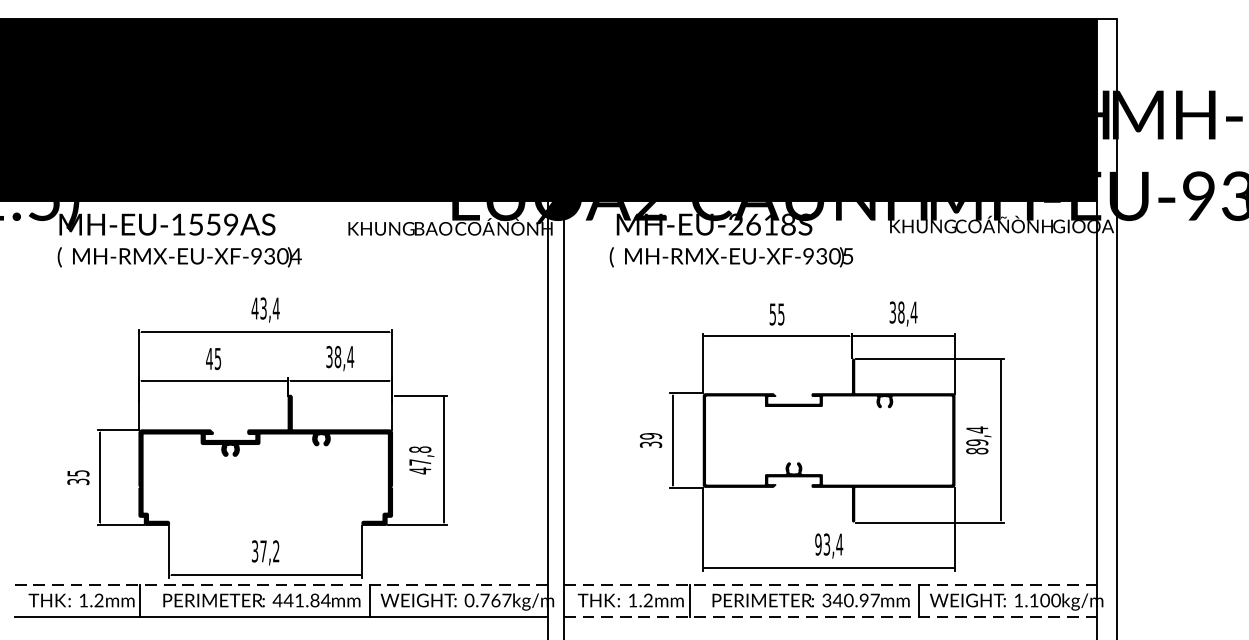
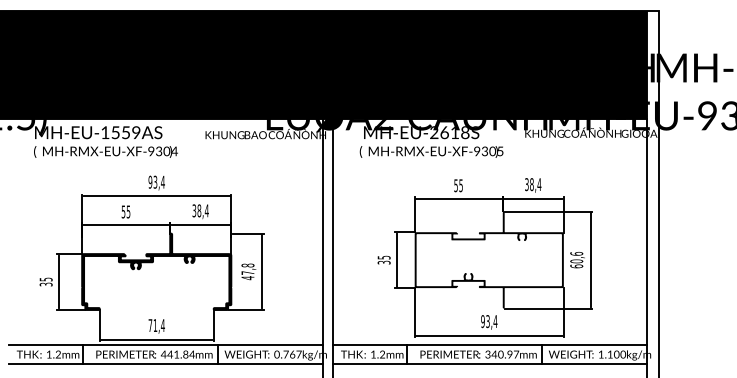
text: (255, 307) -> (150, 181), 43,4 -> 93,4
text: (209, 358) -> (123, 211), 45 -> 55
text: (649, 436) -> (383, 257), 39 -> 35
text: (976, 441) -> (576, 260), 89,4 -> 60,6
text: (265, 551) -> (156, 325), 37,2 -> 71,4
line: (282, 585) -> (166, 345), dashed -> solid
line: (831, 585) -> (490, 345), dashed -> solid
line: (831, 617) -> (490, 364), dashed -> solid

